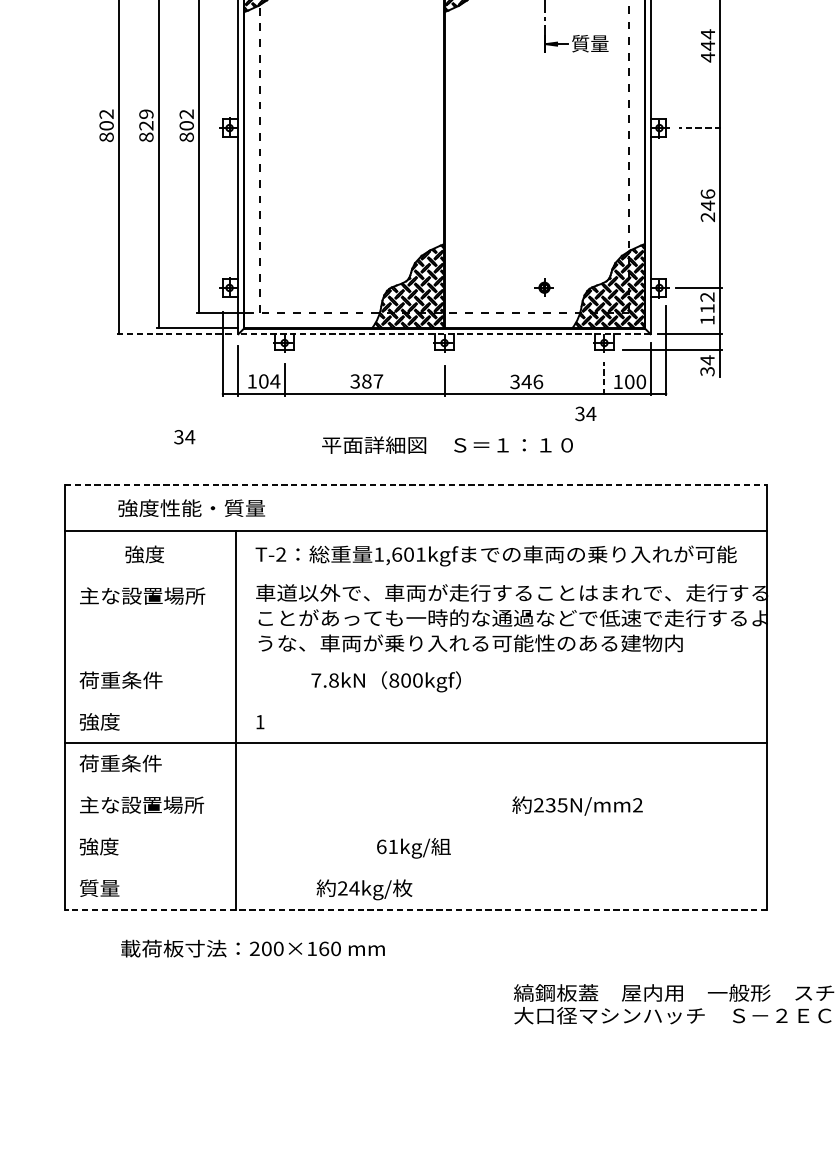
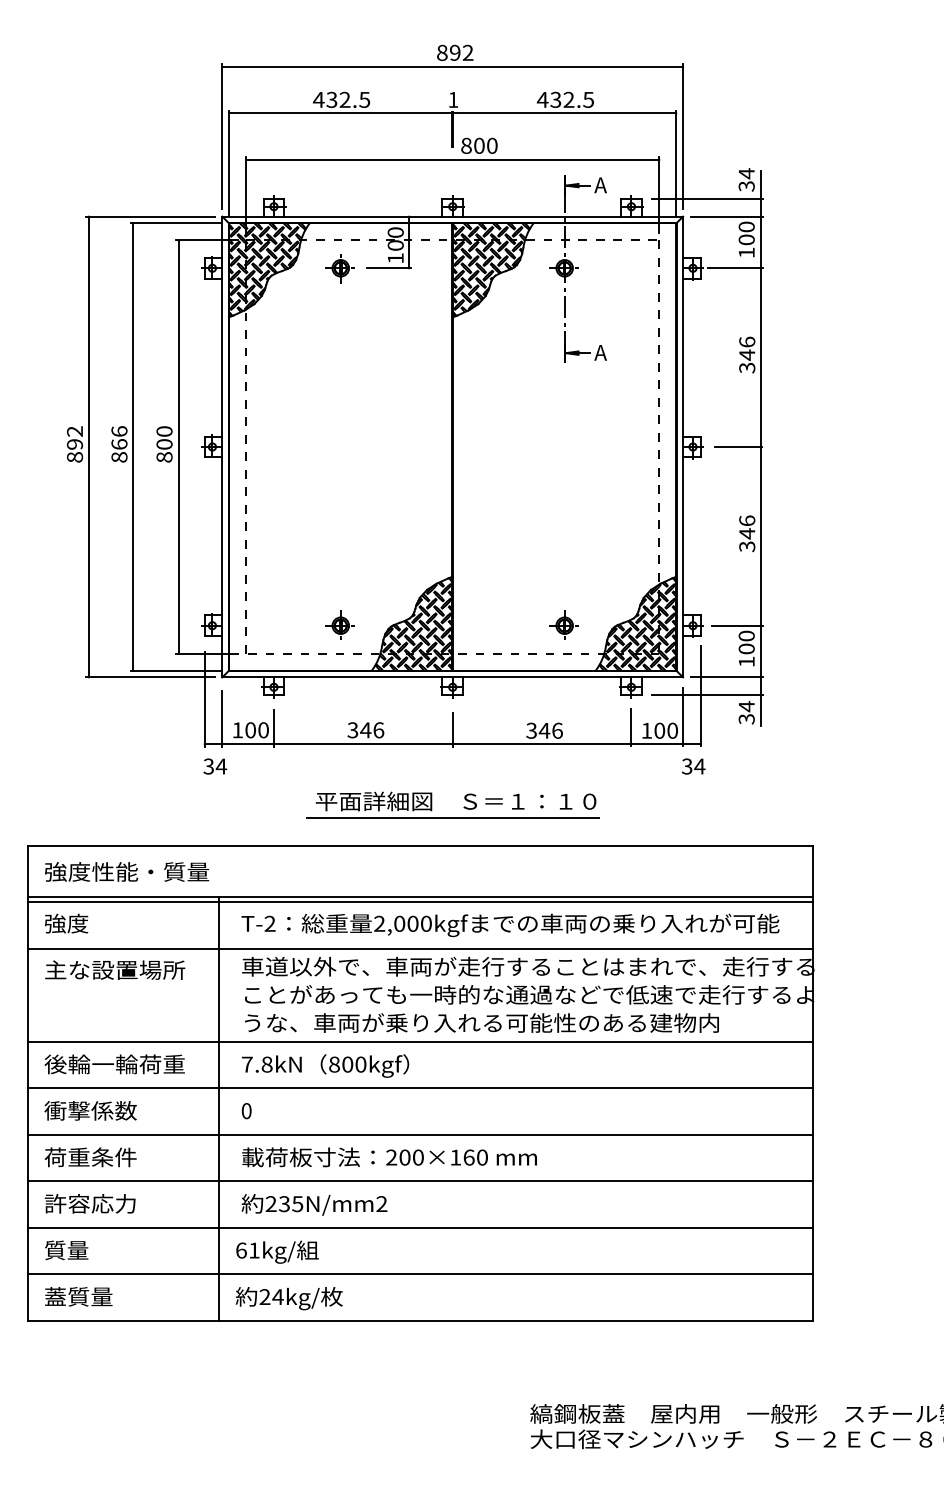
text: (590, 43) -> (615, 352), 質量 -> A
text: (708, 45) -> (747, 354), 444 -> 346
text: (186, 114) -> (164, 431), 802 -> 800
text: (146, 119) -> (119, 437), 829 -> 866
text: (106, 125) -> (74, 444), 802 -> 892
line: (700, 128) -> (738, 447), dashed -> solid
text: (708, 217) -> (747, 546), 246 -> 346
part: (343, 286) -> (339, 624), added
part: (543, 286) -> (563, 624), size x1.43
text: (707, 302) -> (746, 642), 112 -> 100
line: (173, 334) -> (149, 677), dashed -> solid
line: (444, 334) -> (452, 677), dashed -> solid
line: (604, 378) -> (631, 726), dashed -> solid
text: (275, 381) -> (263, 730), 104 -> 100
text: (372, 381) -> (372, 730), 387 -> 346
text: (585, 413) -> (693, 766), moved
text: (184, 437) -> (215, 766), moved
line: (444, 459) -> (452, 817), added
line: (415, 484) -> (420, 845), dashed -> solid
text: (192, 507) -> (127, 871), moved
line: (415, 535) -> (420, 902), added
text: (144, 554) -> (66, 923), moved
text: (399, 554) -> (402, 923), 1,601kgf -> 2,000kgf
line: (415, 576) -> (420, 948), added
line: (415, 659) -> (420, 1041), added
text: (141, 680) -> (114, 1064), 荷重条件 -> 後輪一輪荷重
text: (386, 681) -> (325, 1065), moved
line: (415, 701) -> (420, 1088), added
text: (120, 721) -> (90, 1110), 強度 -> 衝撃係数
text: (260, 722) -> (246, 1111), 1 -> 0
line: (415, 785) -> (420, 1181), added
text: (141, 804) -> (113, 1203), 主な設置場所 -> 許容応力
text: (577, 805) -> (314, 1204), moved
line: (415, 826) -> (420, 1227), added
text: (99, 846) -> (66, 1250), 強度 -> 質量
text: (413, 847) -> (277, 1251), moved
line: (415, 868) -> (420, 1274), added
text: (109, 887) -> (78, 1296), 質量 -> 蓋質量
text: (363, 889) -> (288, 1298), moved
line: (415, 909) -> (420, 1320), dashed -> solid
text: (252, 948) -> (389, 1157), moved

